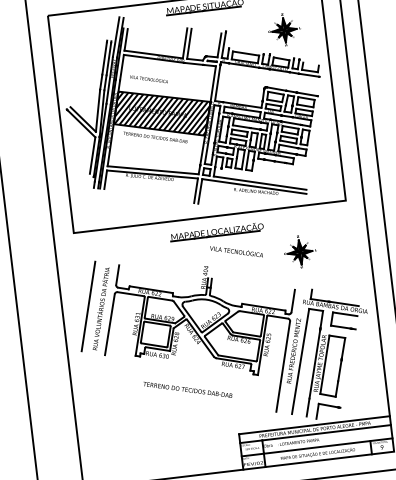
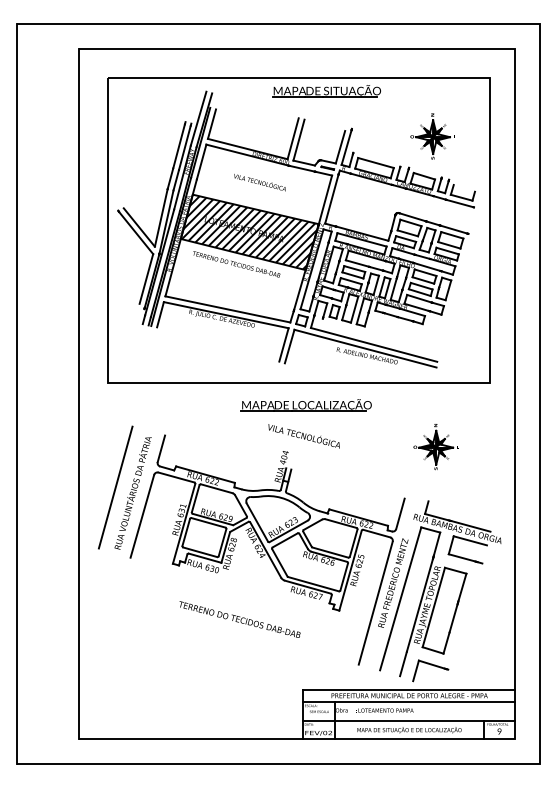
text: (148, 79) -> (259, 182), moved
text: (236, 252) -> (303, 436), moved
part: (299, 252) -> (435, 447), moved

